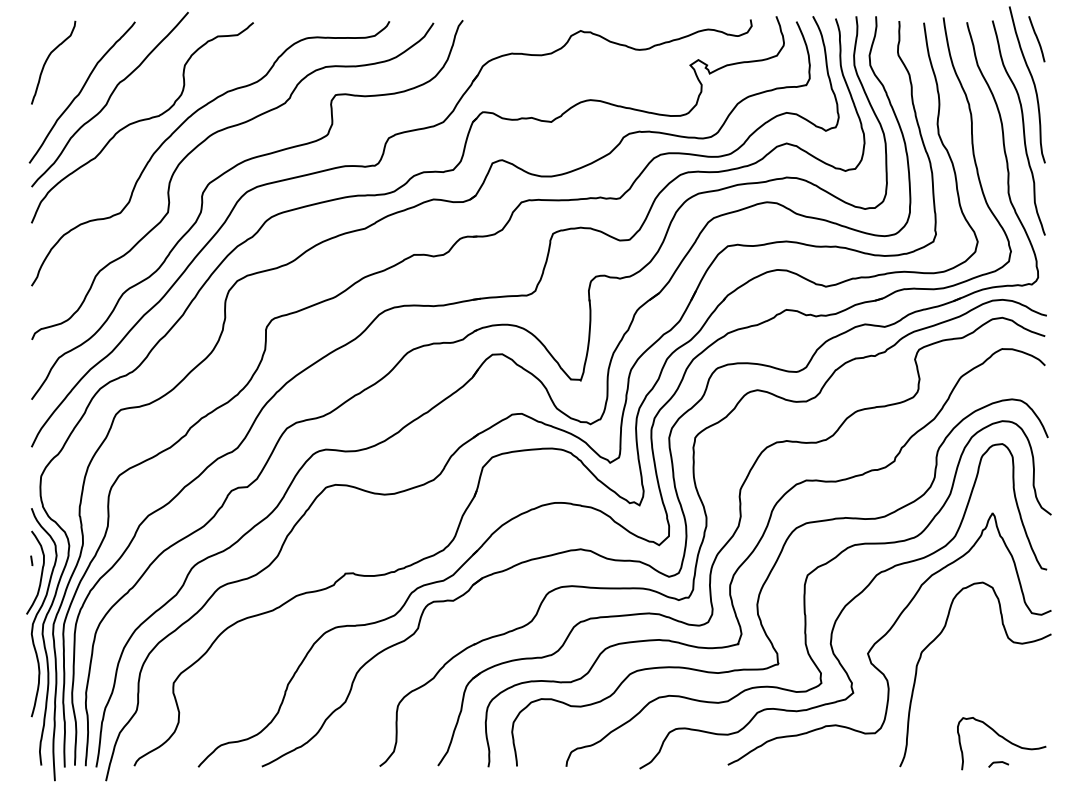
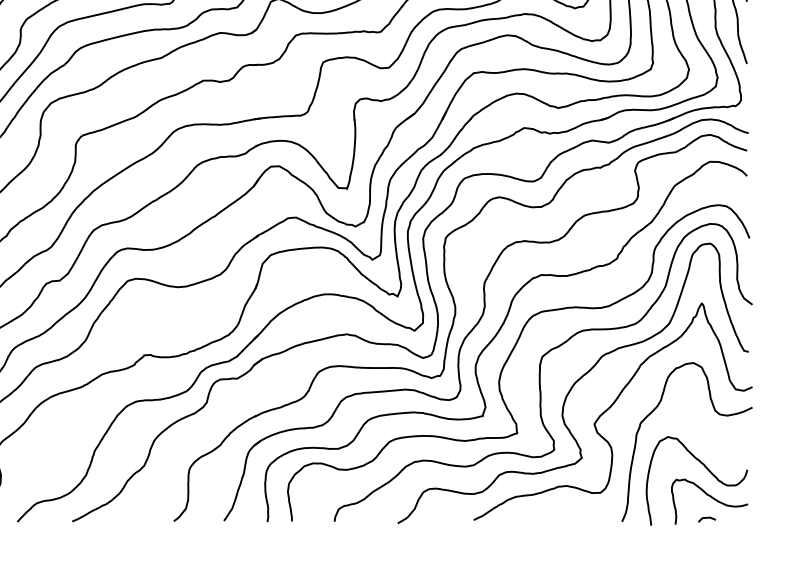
curve: (998, 706) -> (706, 469), added

